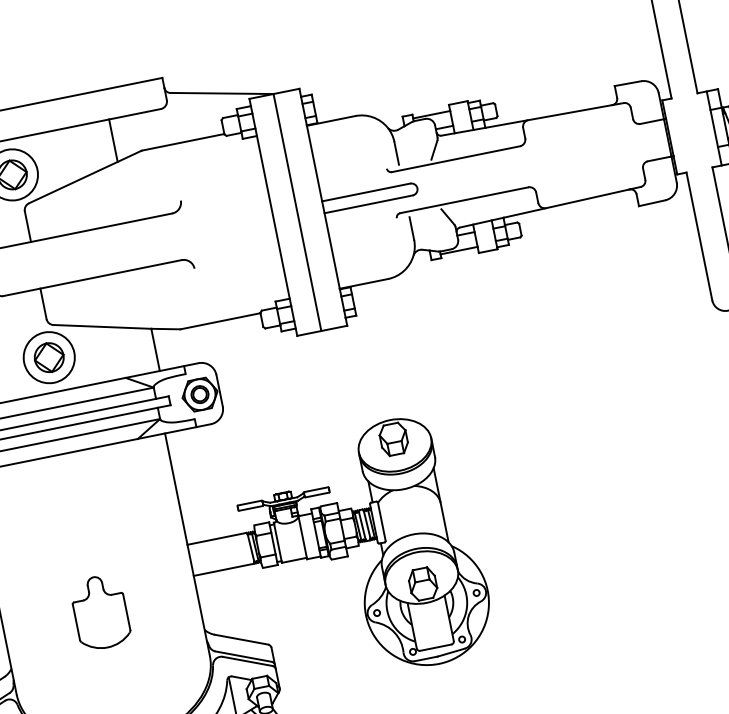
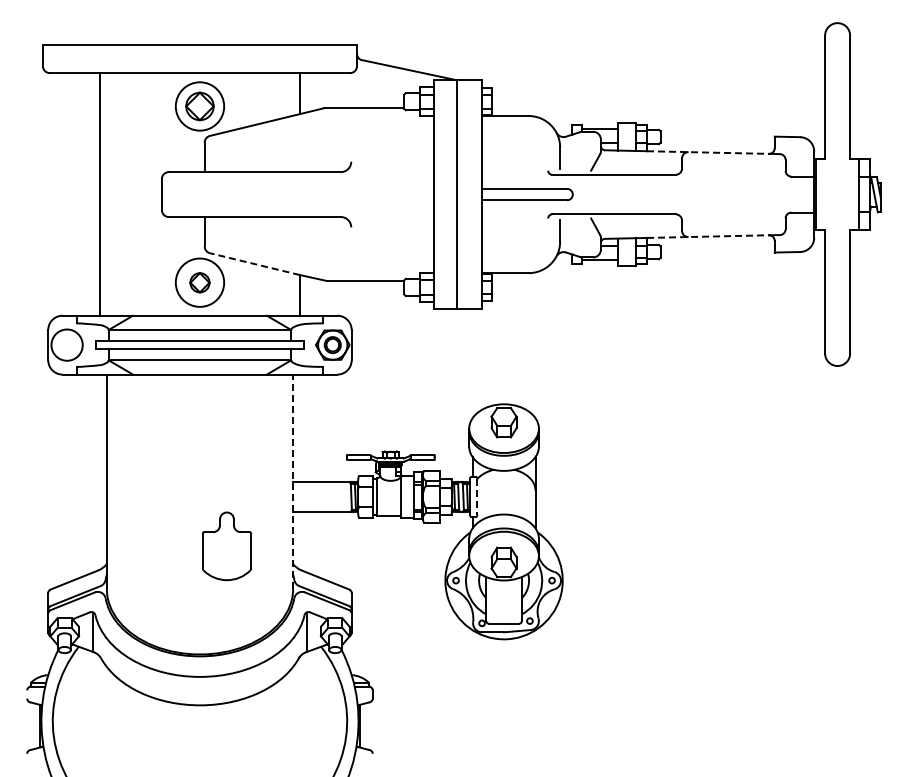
line: (549, 116) -> (708, 152), solid -> dashed
line: (566, 203) -> (708, 236), solid -> dashed
line: (101, 327) -> (254, 264), solid -> dashed
part: (48, 357) -> (199, 282), size x0.7
line: (381, 522) -> (477, 497), solid -> dashed
line: (187, 544) -> (293, 481), solid -> dashed
part: (100, 612) -> (226, 546), moved

